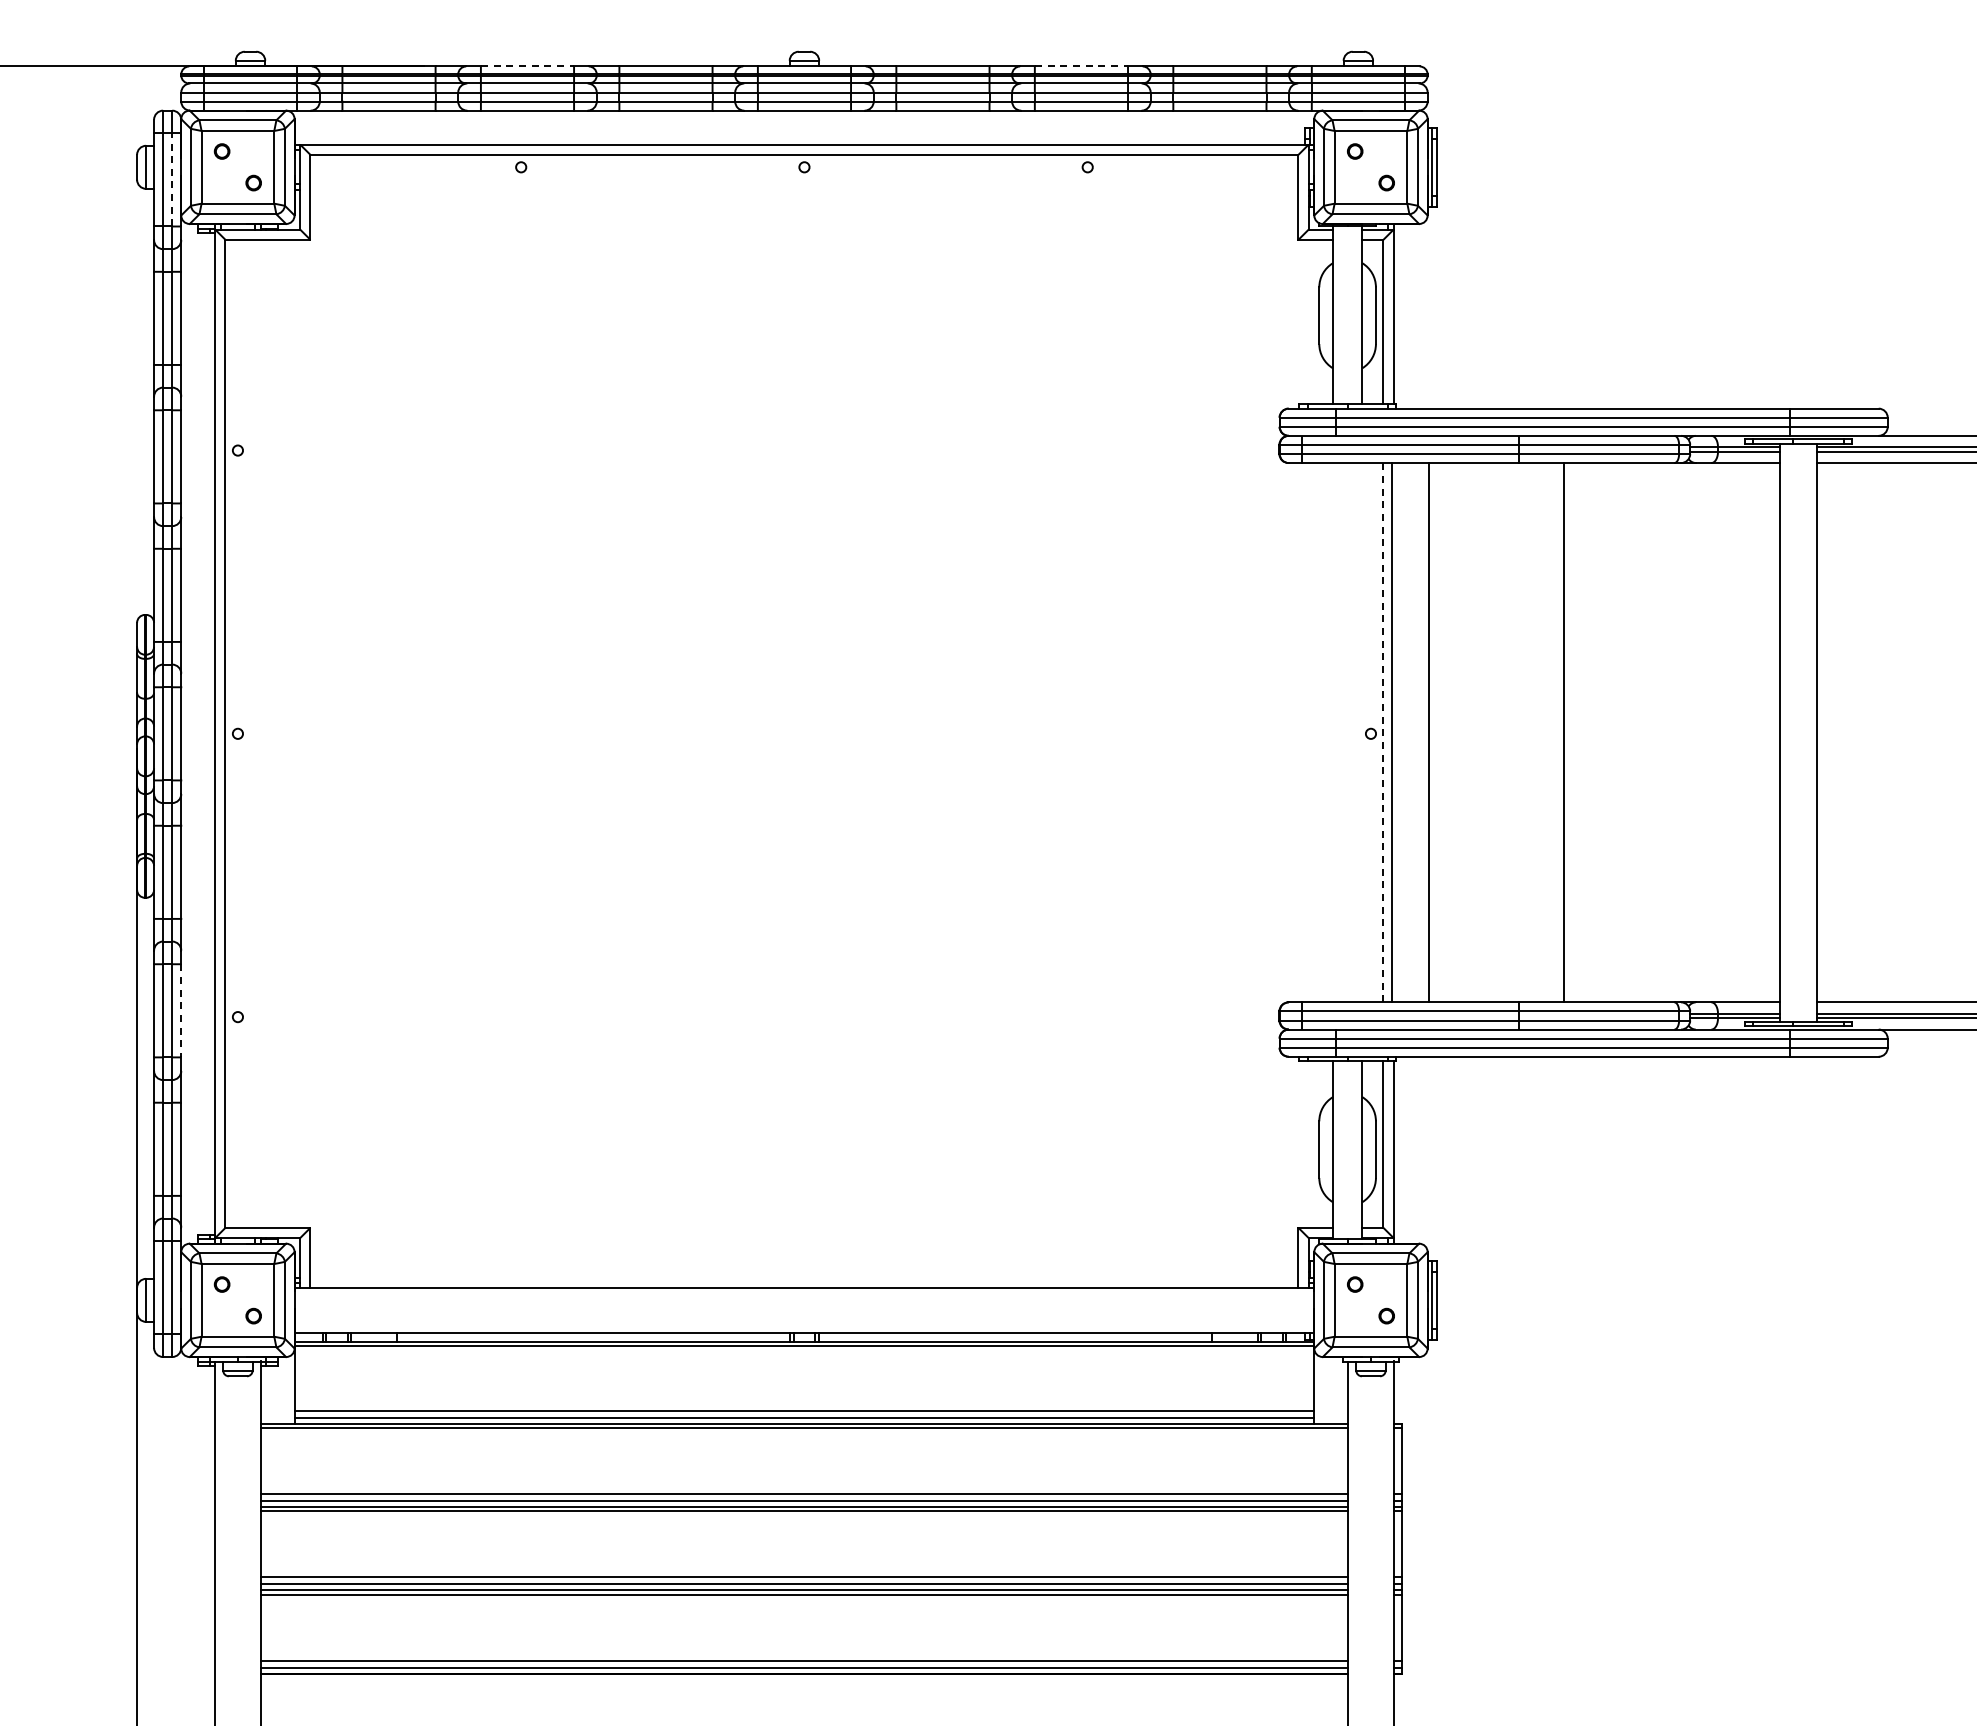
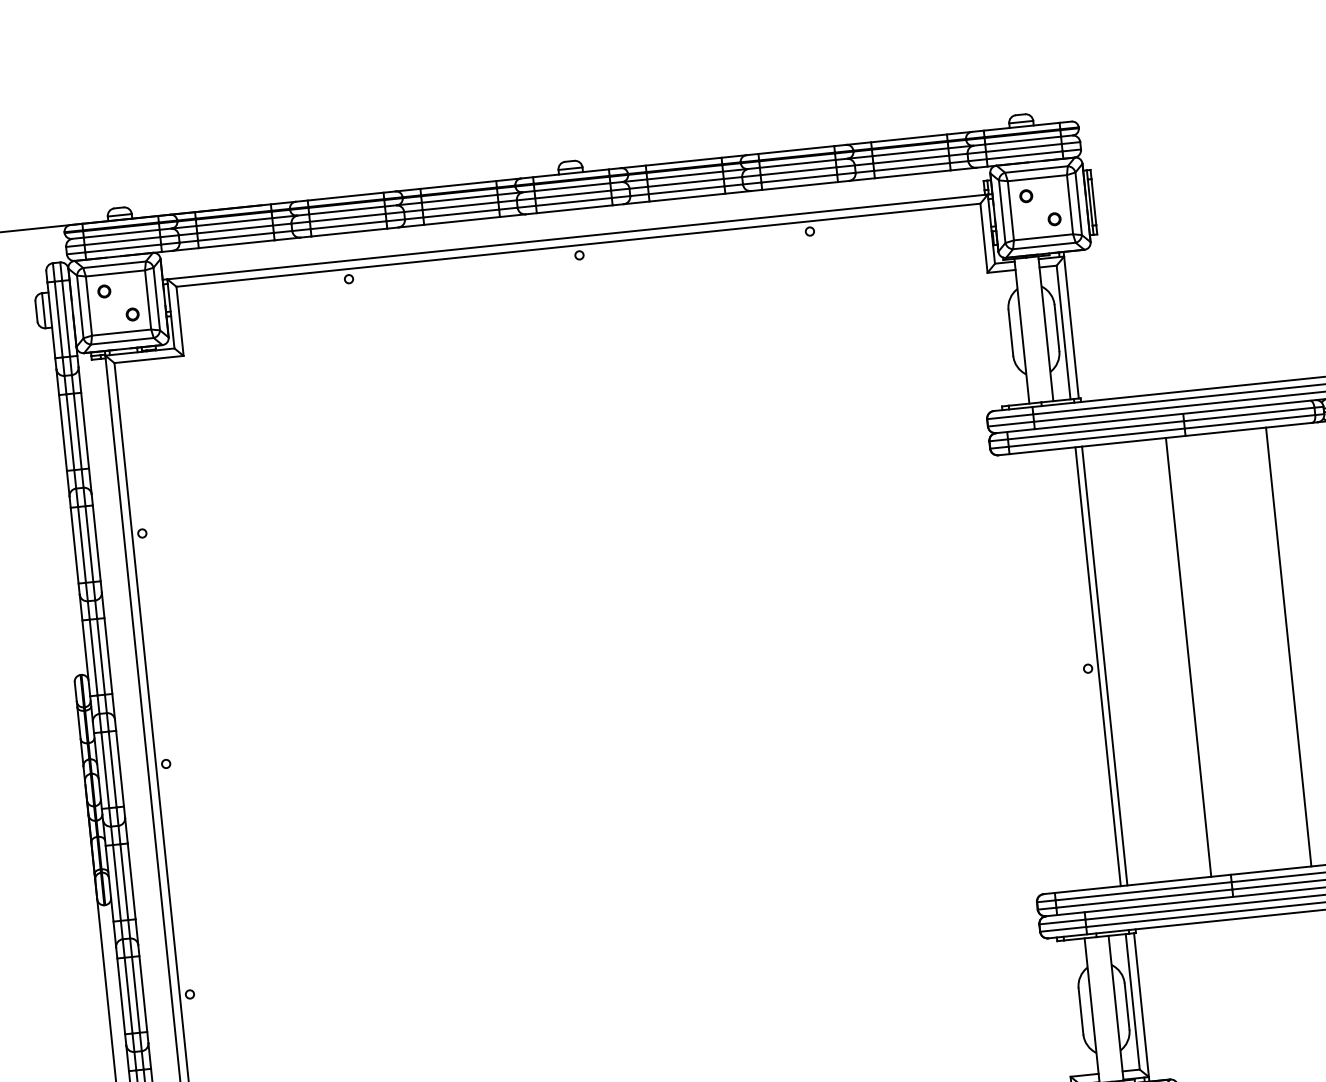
line: (527, 66) -> (345, 196), dashed -> solid
line: (1081, 66) -> (796, 150), dashed -> solid
line: (172, 179) -> (66, 318), dashed -> solid
line: (1383, 732) -> (1098, 666), dashed -> solid
line: (1428, 732) -> (1188, 657), moved
line: (1563, 732) -> (1288, 646), moved
line: (181, 1010) -> (143, 993), dashed -> solid

